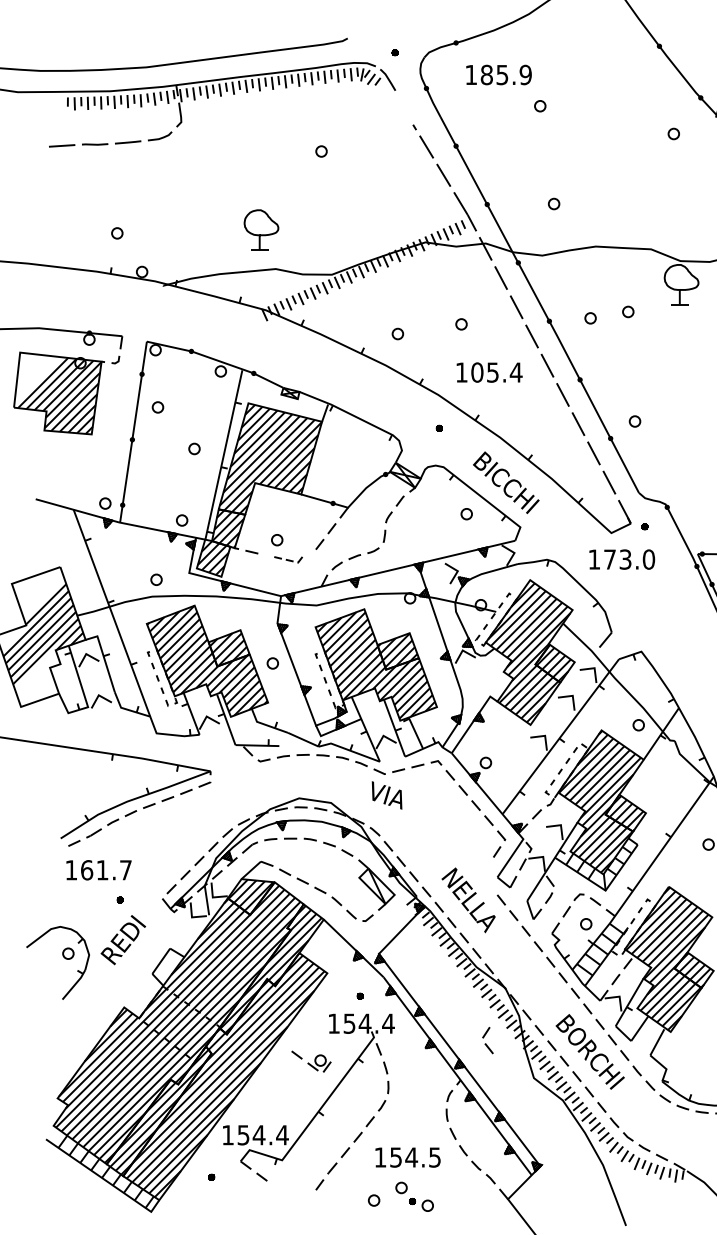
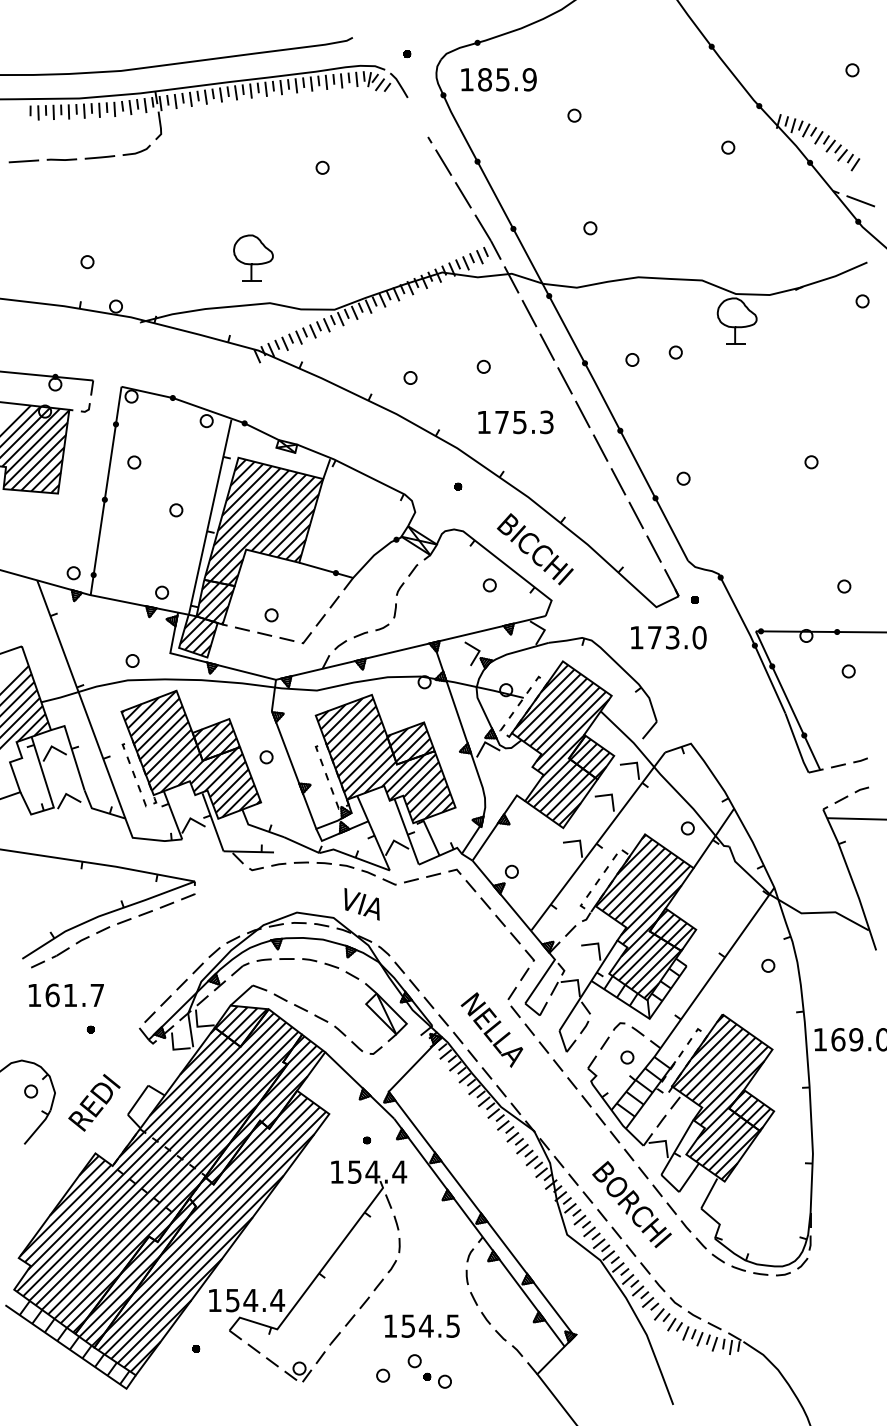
text: (498, 74) -> (498, 79), moved
text: (496, 372) -> (524, 422), 105.4 -> 175.3
part: (288, 559) -> (284, 637), size x1.67
text: (386, 795) -> (361, 904), moved
text: (123, 939) -> (94, 1102), moved
part: (487, 1040) -> (513, 1002), moved
part: (311, 1061) -> (289, 1369), moved

